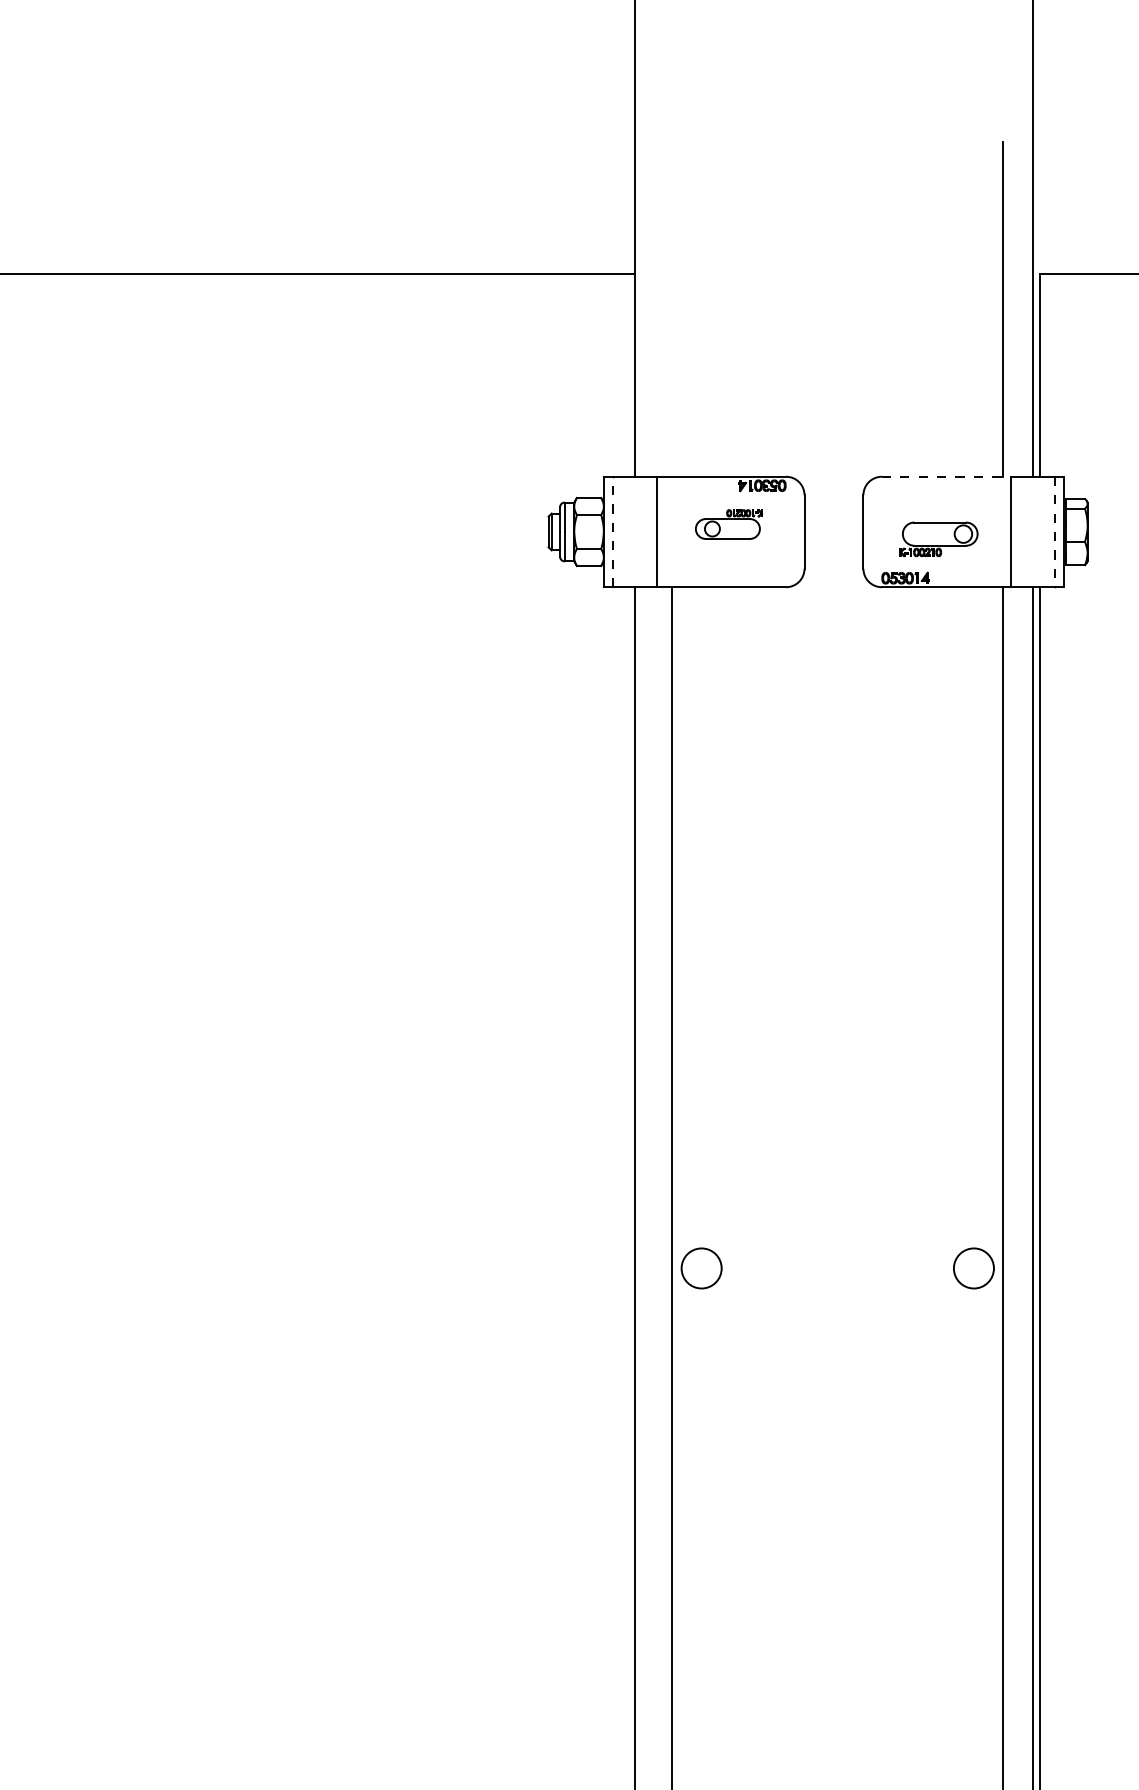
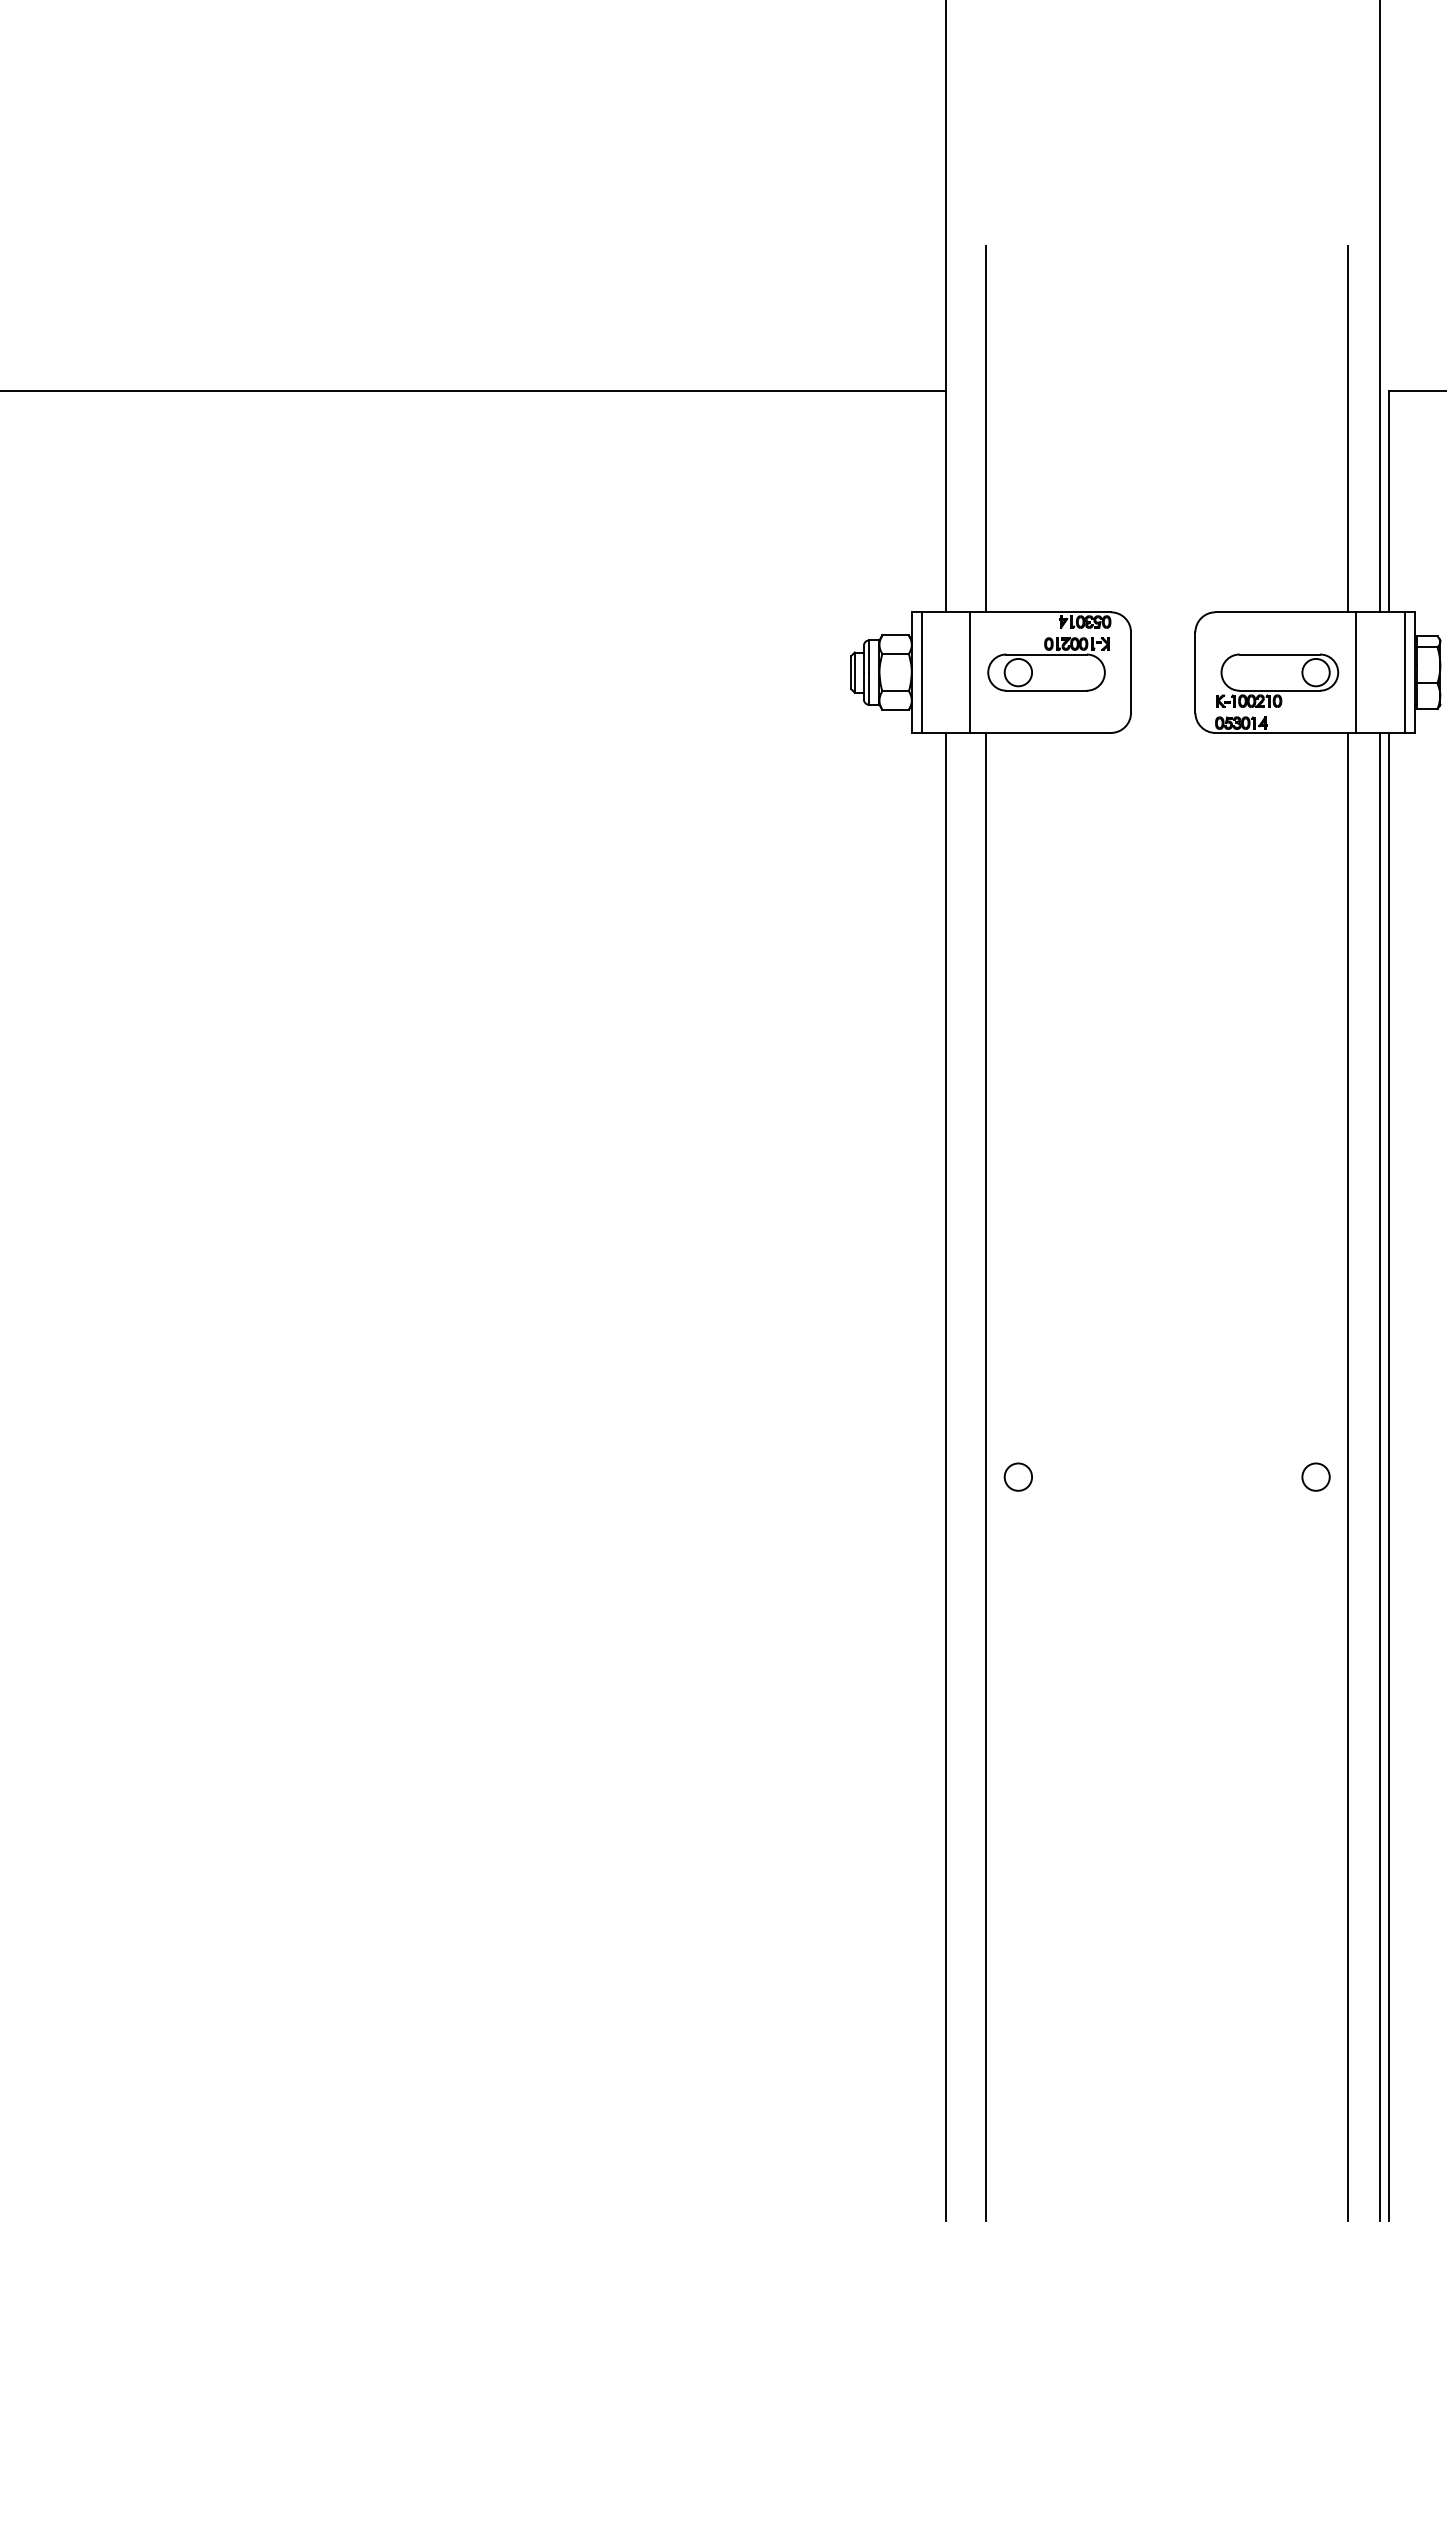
line: (672, 309) -> (986, 429), added
line: (946, 476) -> (1286, 612), dashed -> solid
part: (728, 524) -> (1048, 664), size x1.67
line: (612, 531) -> (921, 672), dashed -> solid
line: (1054, 532) -> (1404, 673), dashed -> solid
part: (938, 539) -> (1277, 680), size x1.43
circle: (700, 1267) -> (1017, 1476), size x0.62
circle: (973, 1267) -> (1315, 1476), size x0.62

